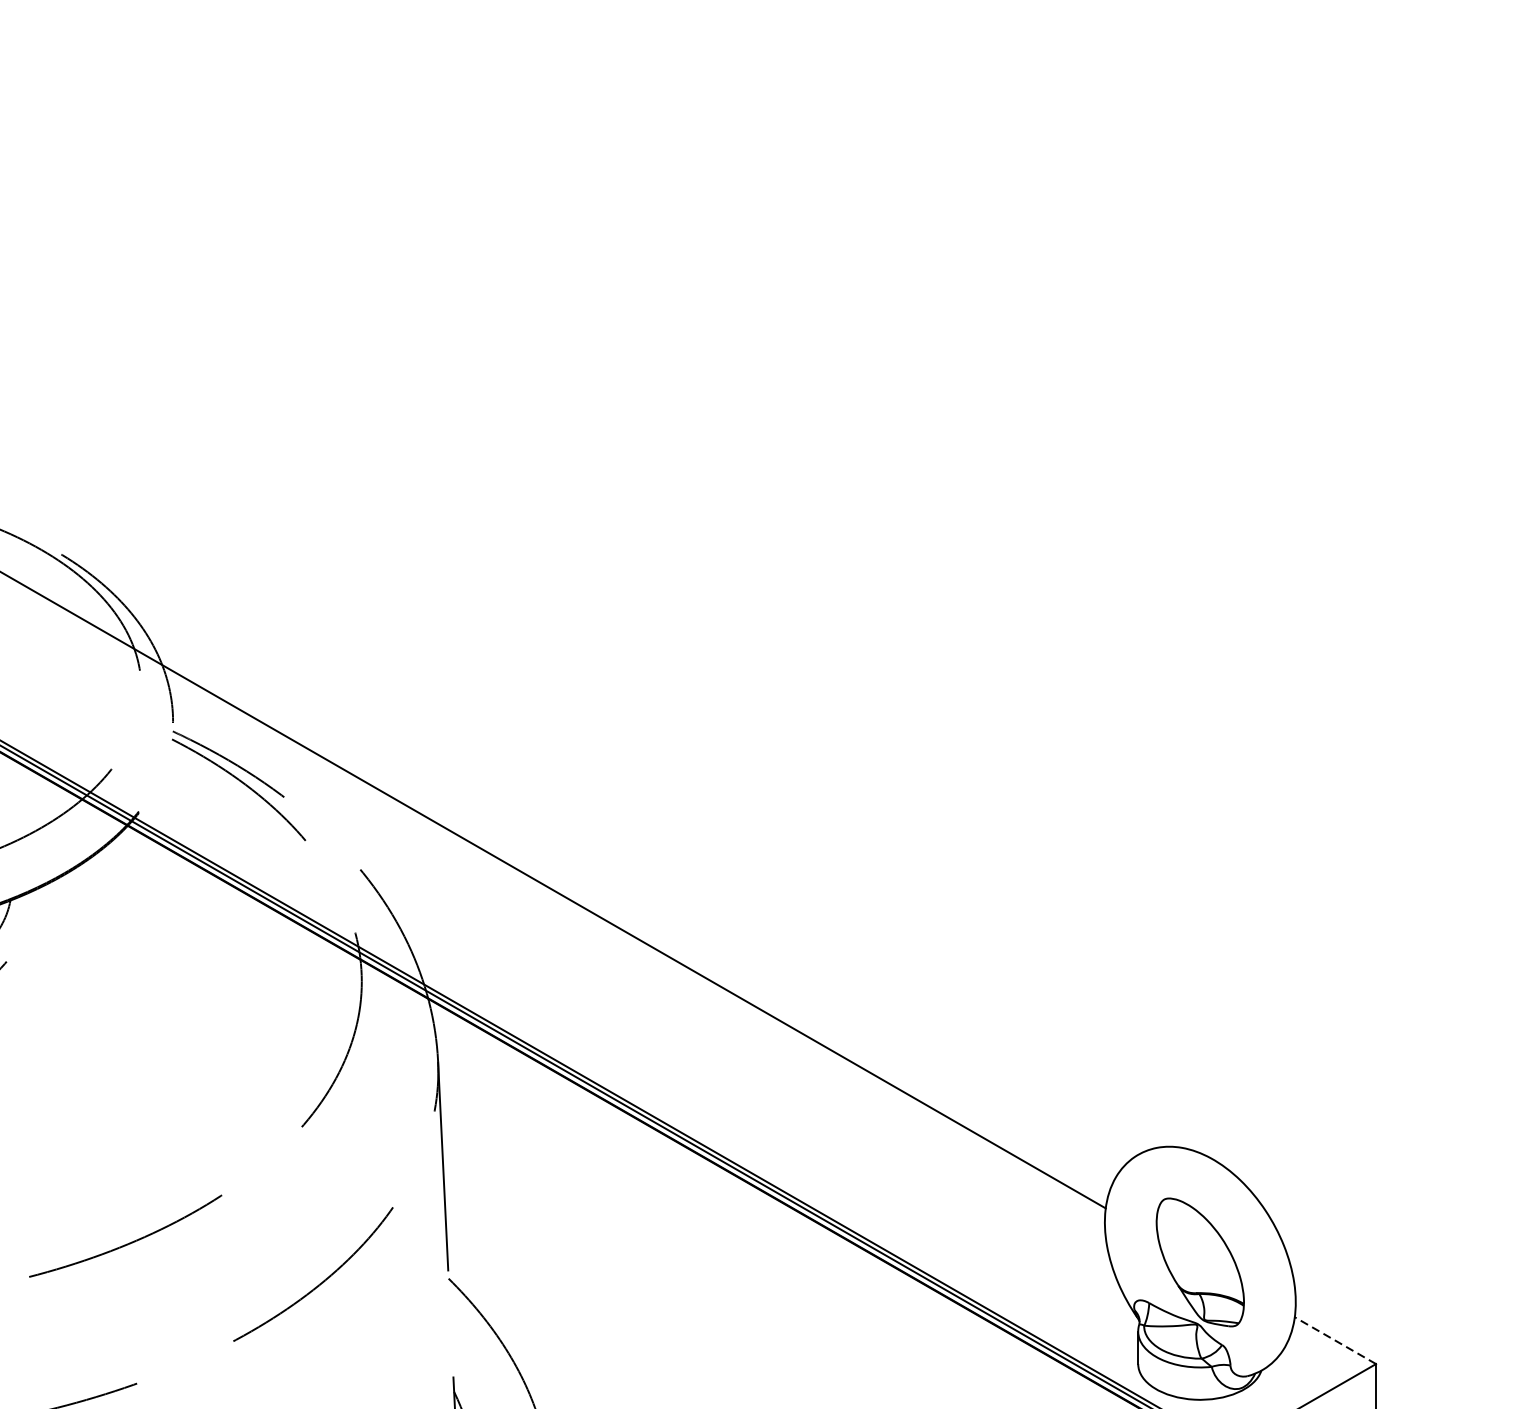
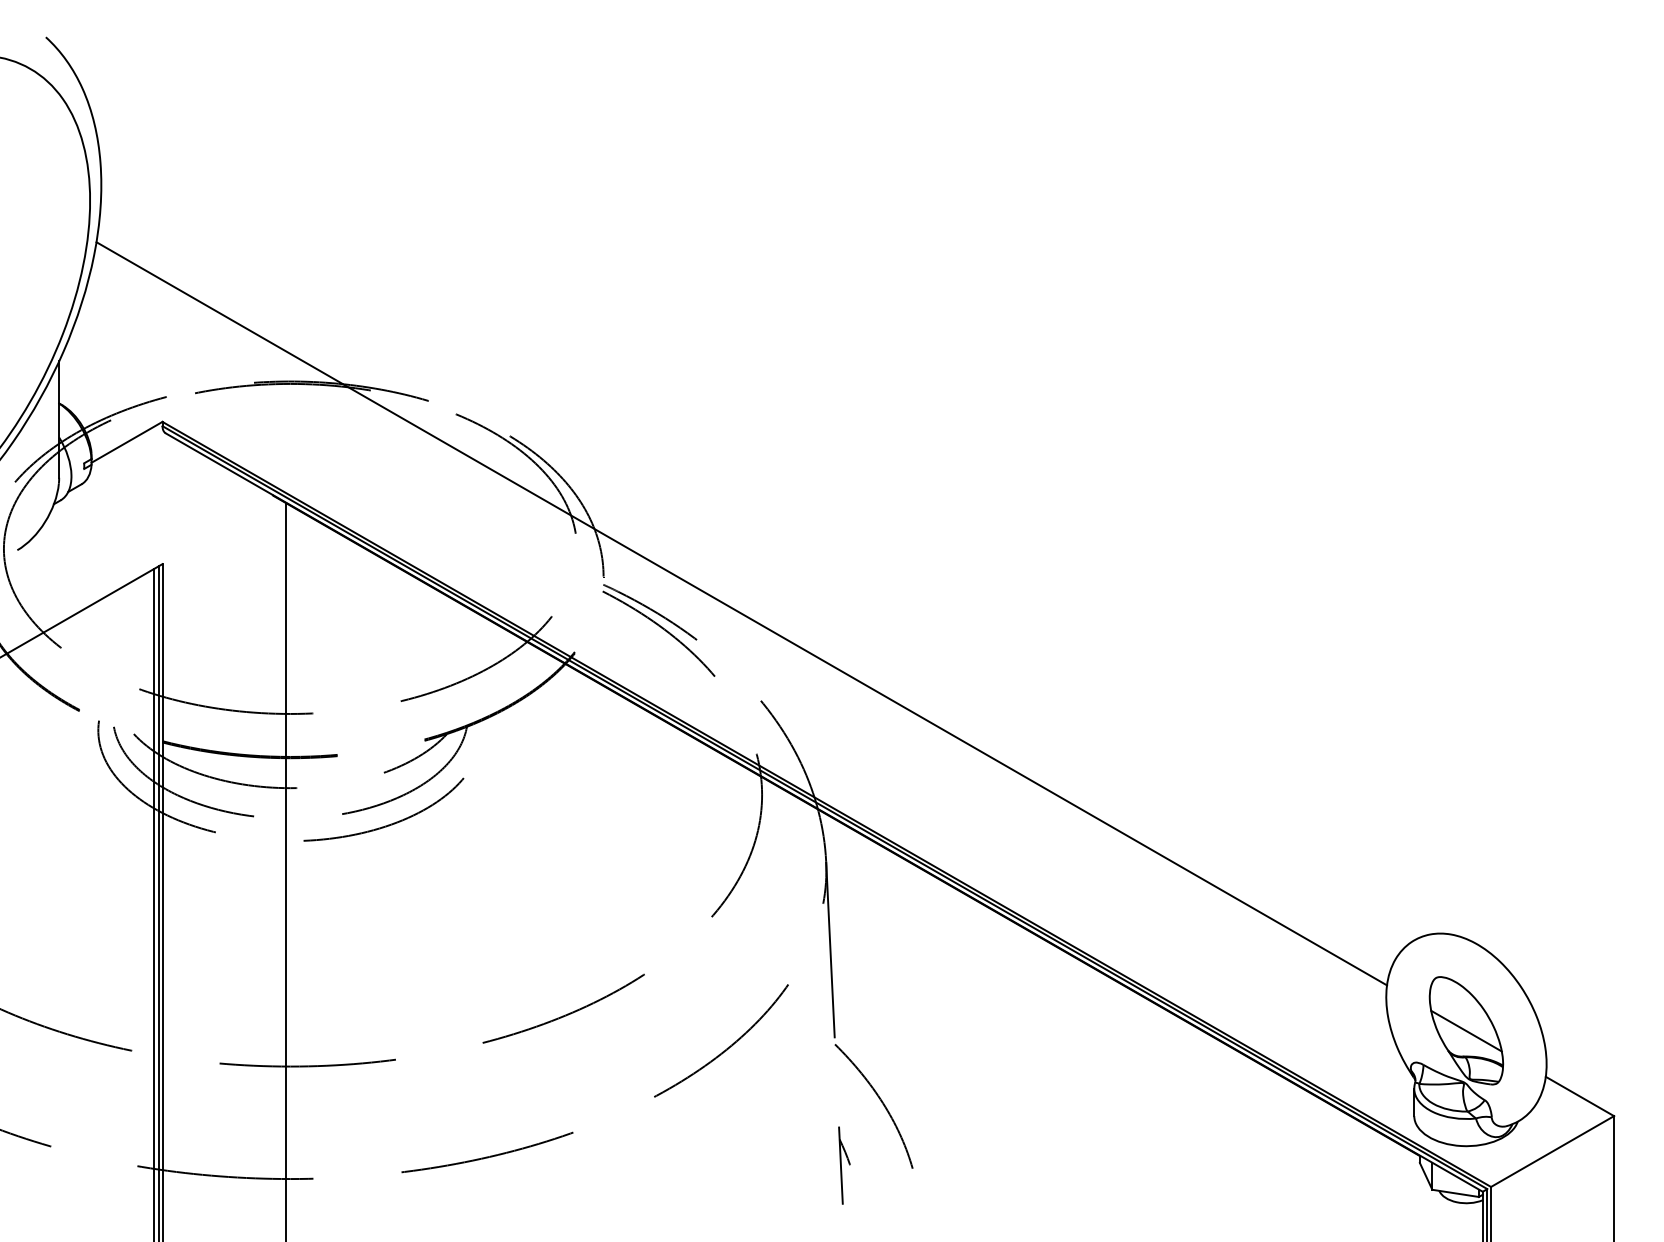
line: (1200, 1262) -> (1466, 1030), added
line: (1334, 1340) -> (1579, 1096), dashed -> solid

